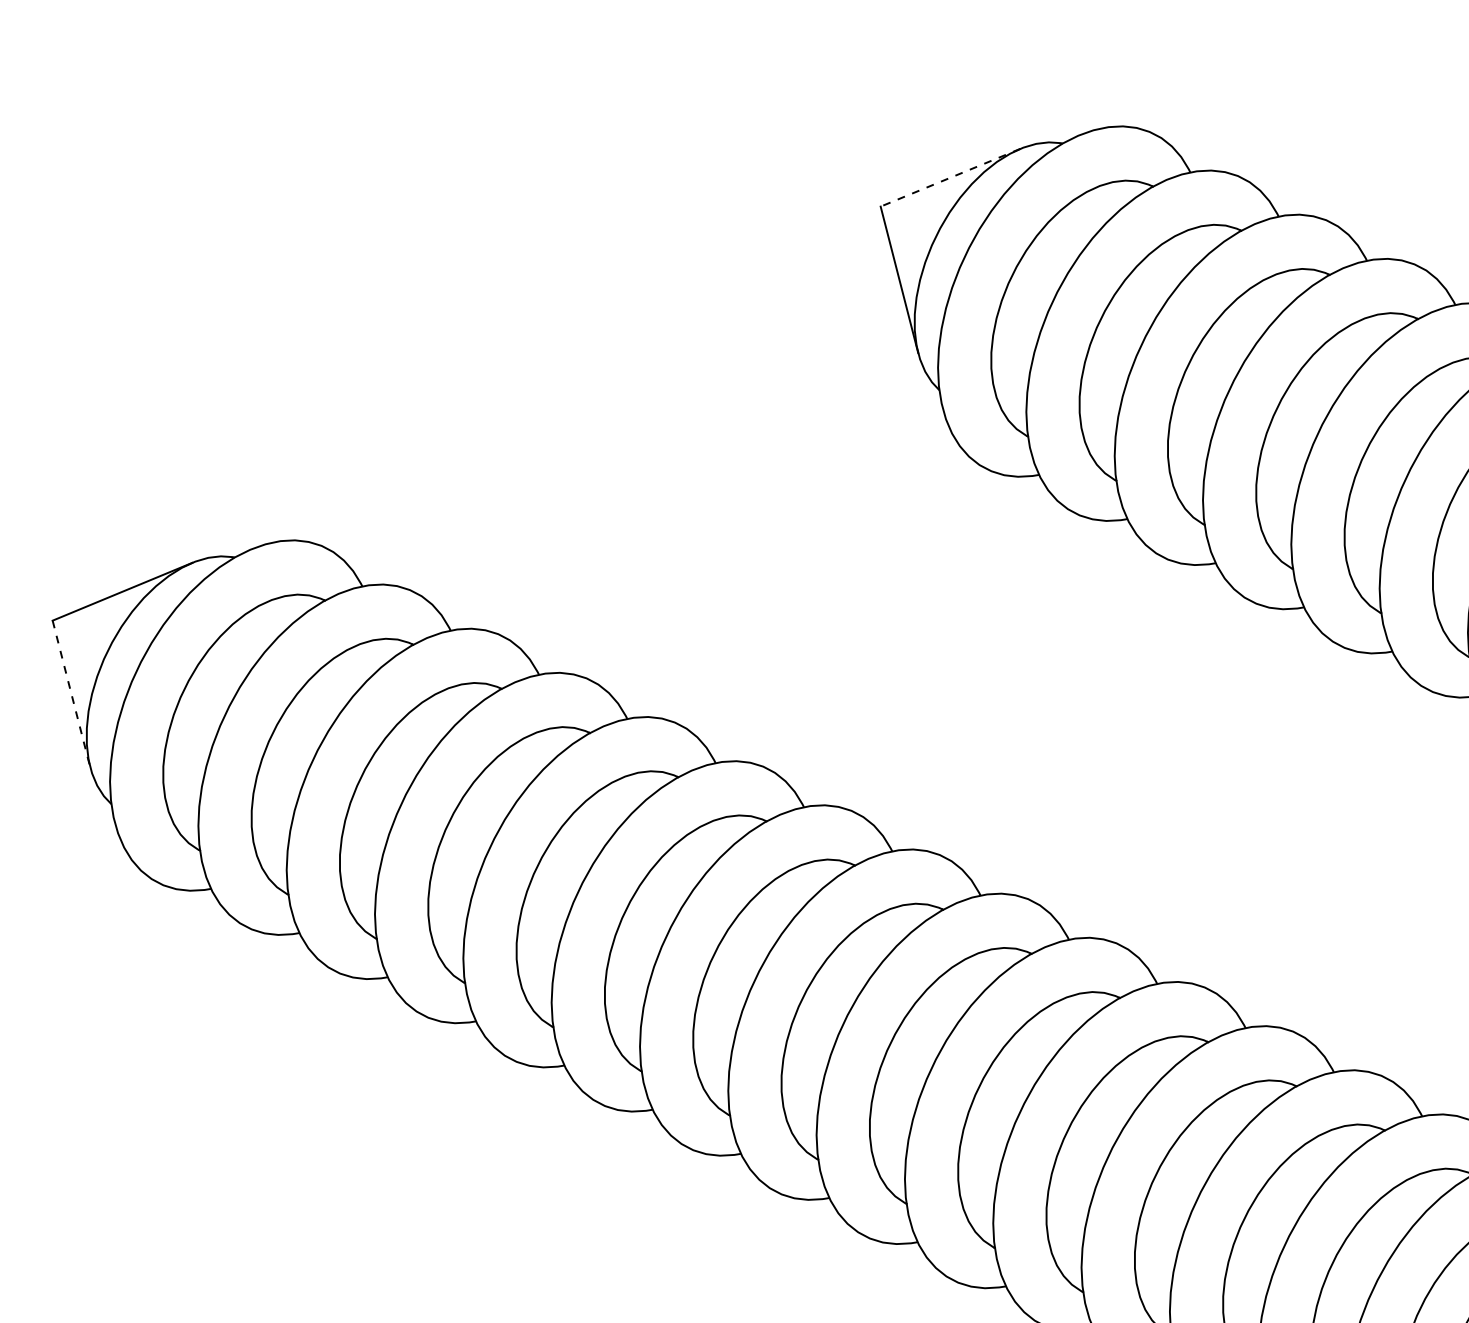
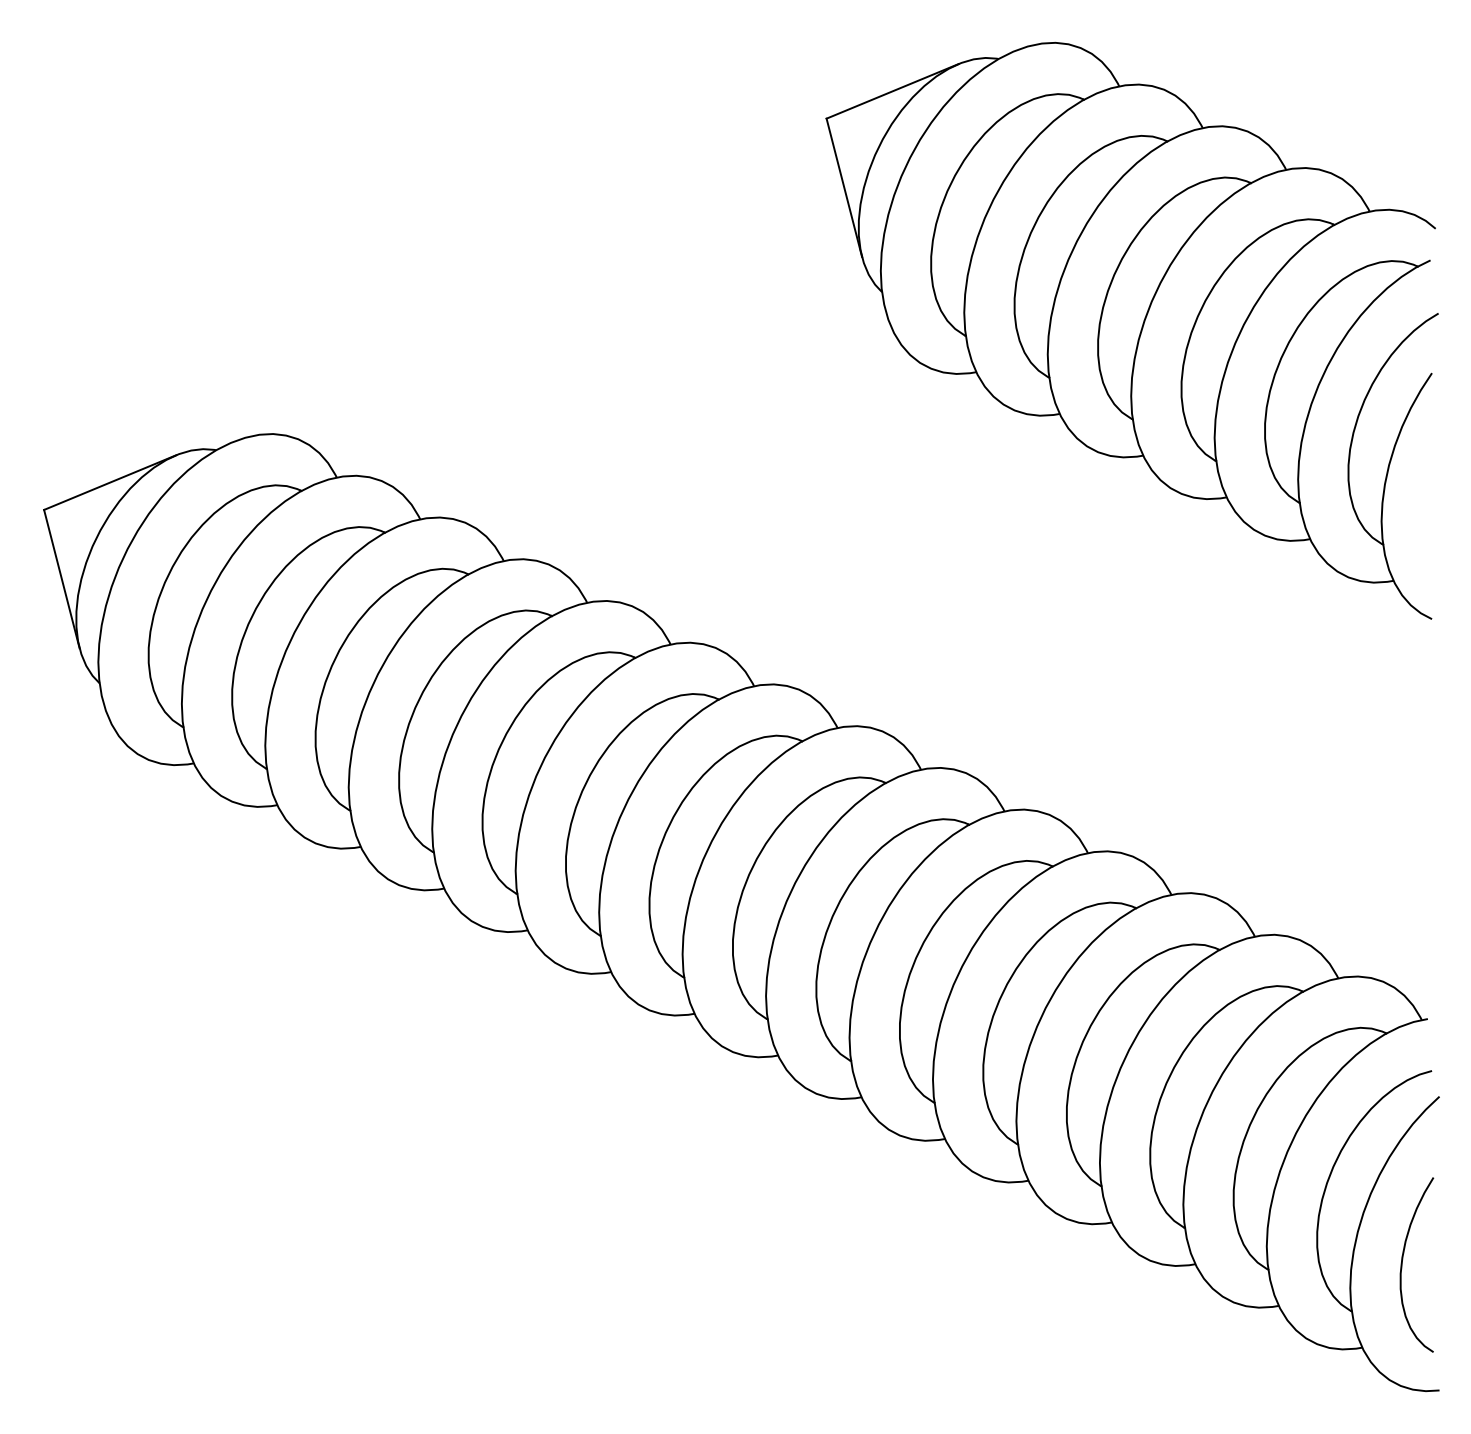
line: (950, 177) -> (892, 91), dashed -> solid
line: (71, 694) -> (61, 579), dashed -> solid

